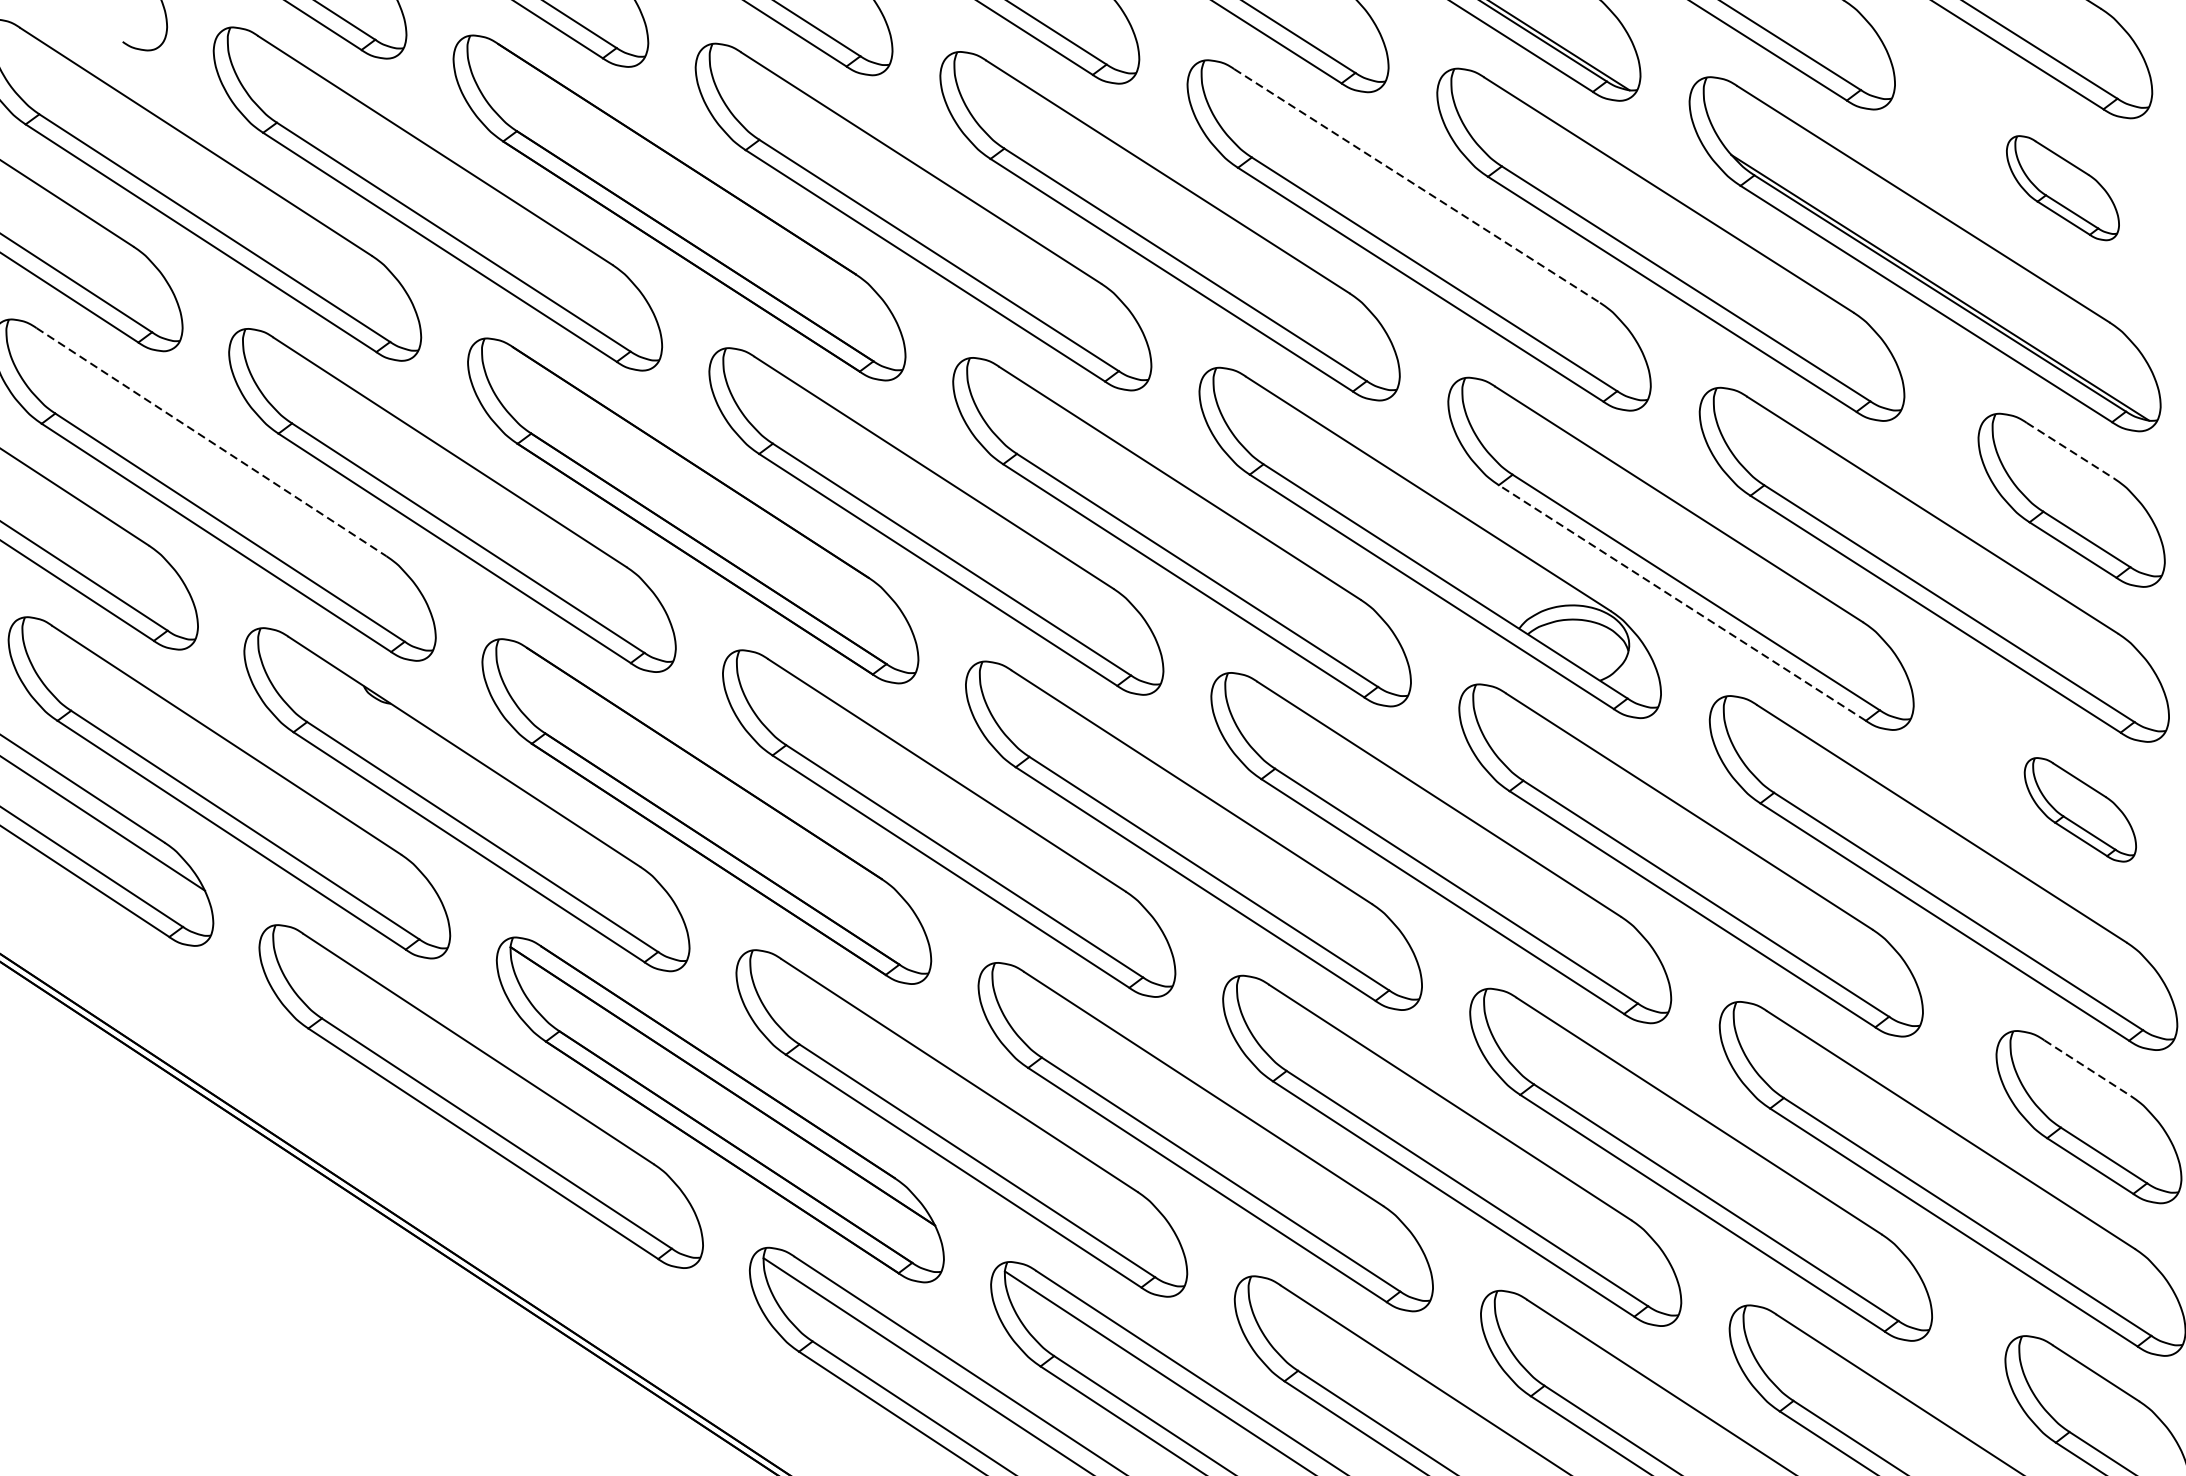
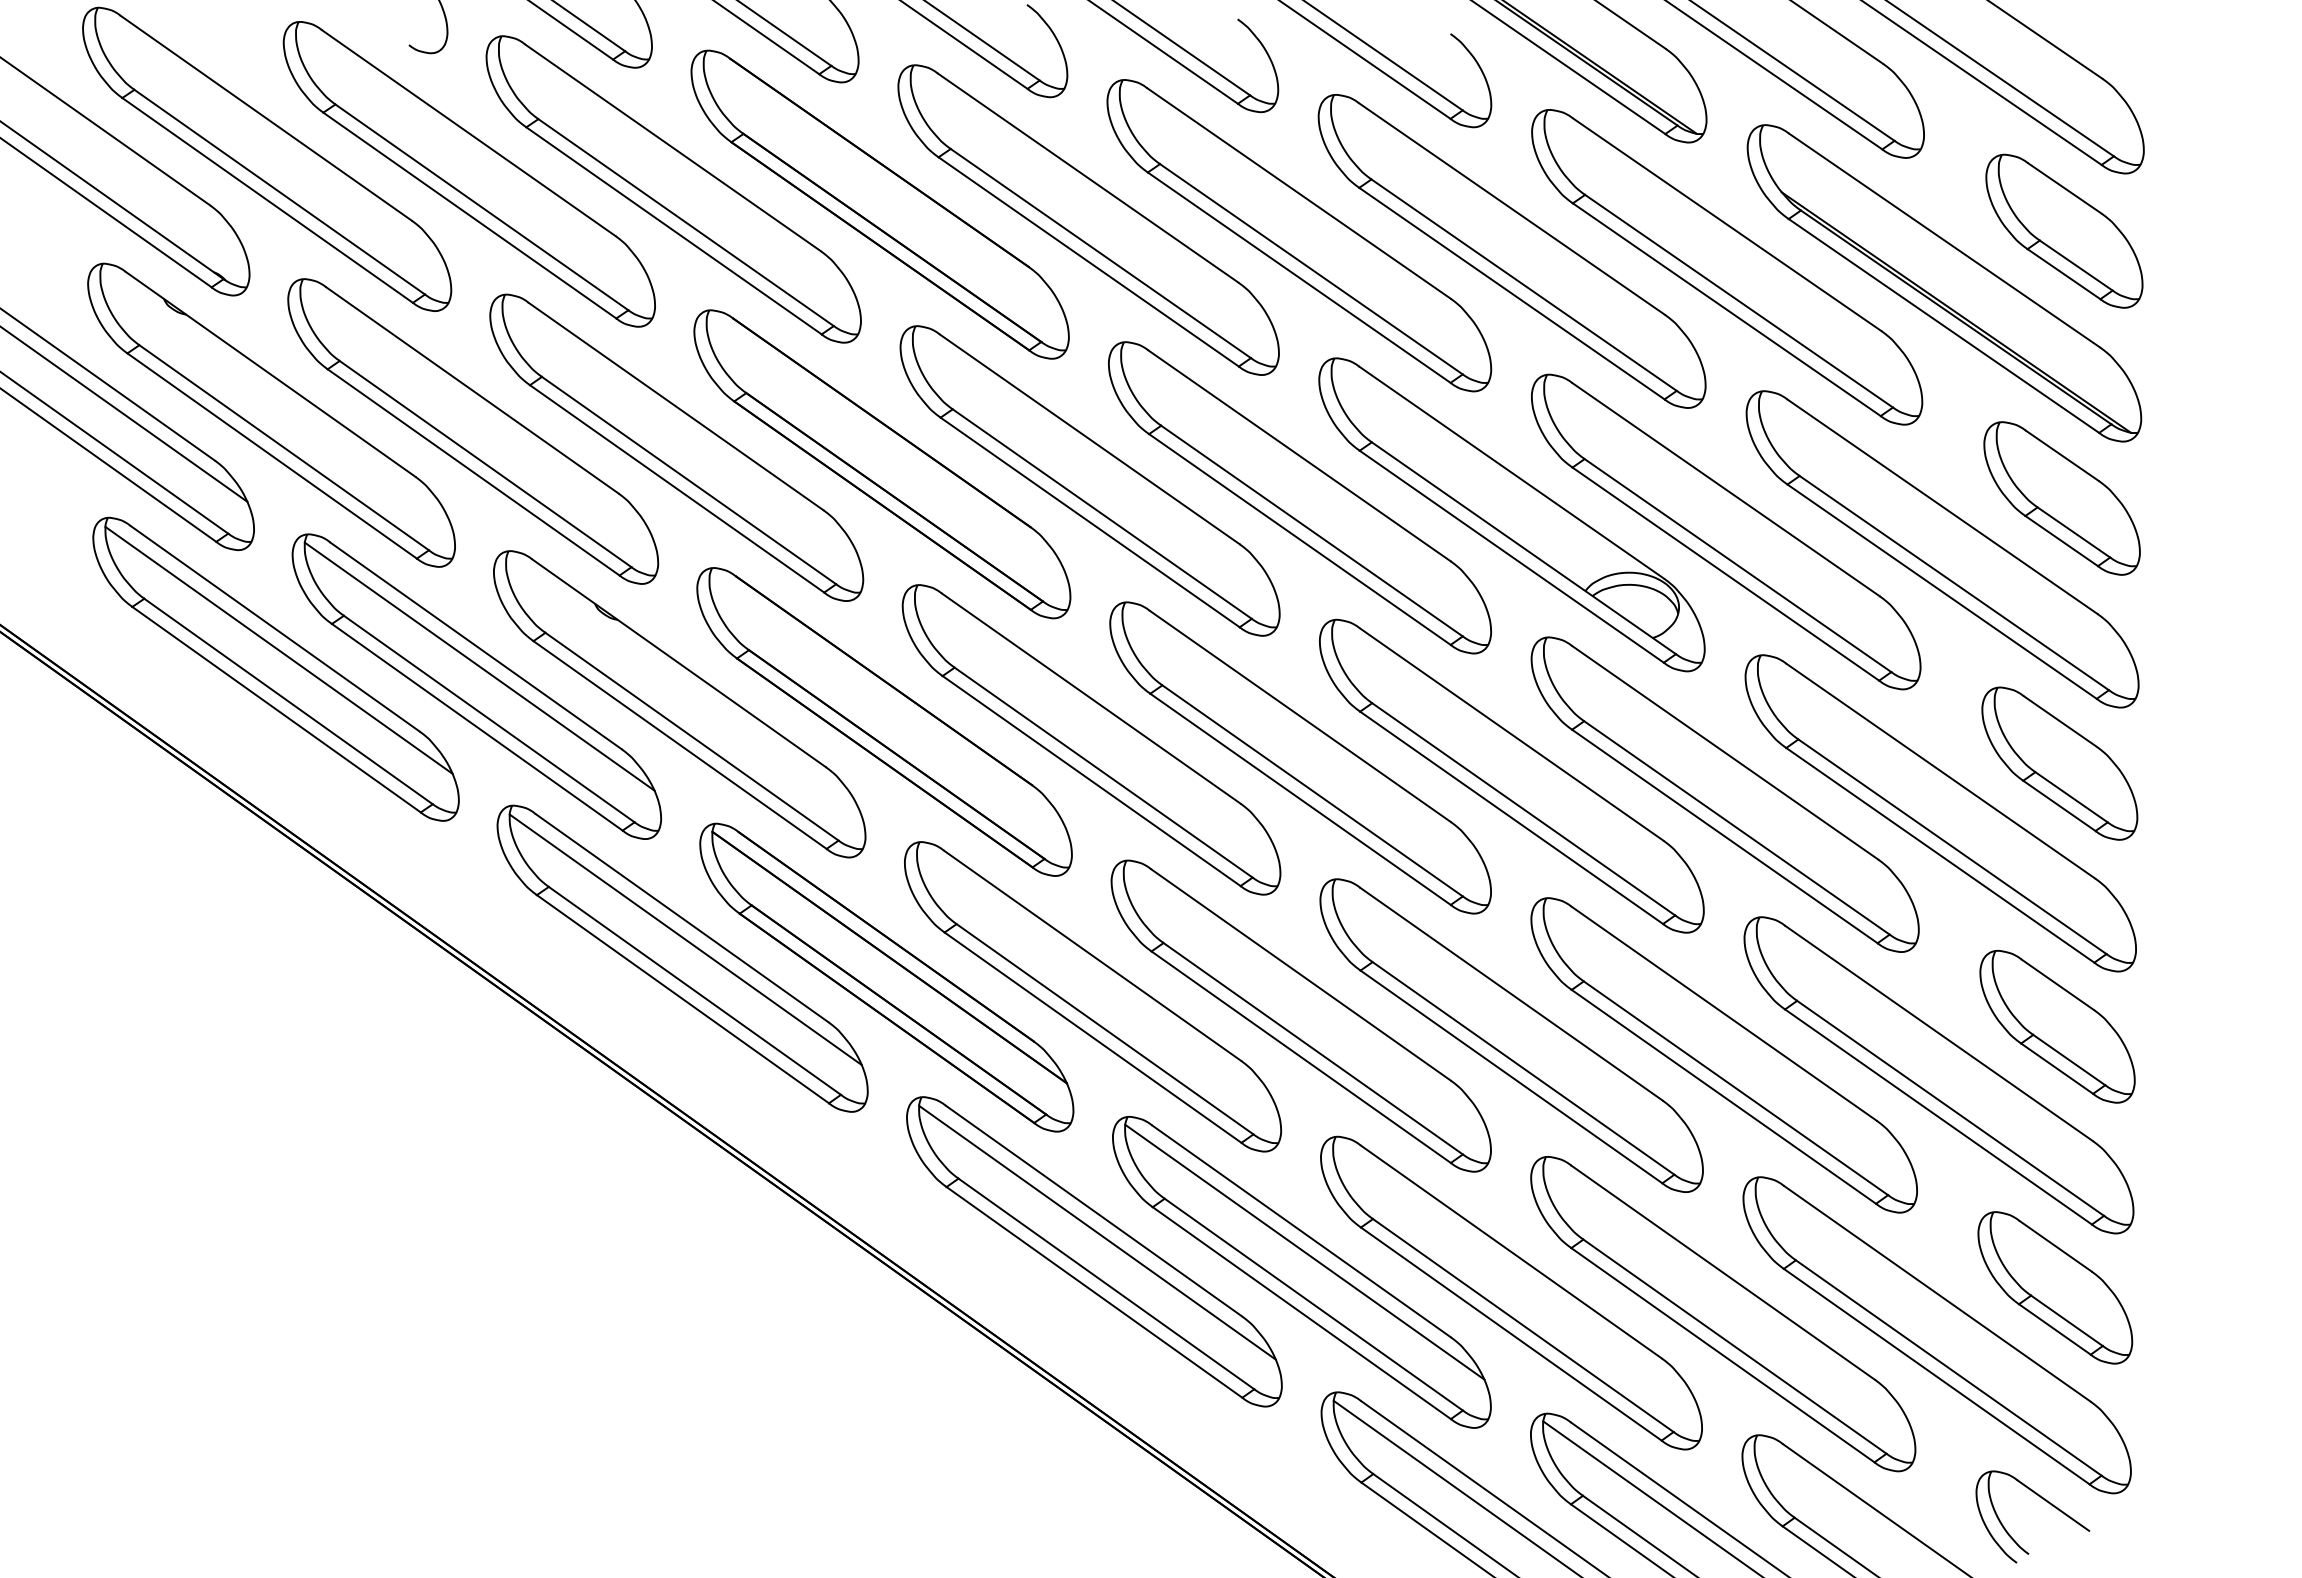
line: (1416, 186) -> (1511, 209), dashed -> solid
part: (2062, 187) -> (2064, 230), size x1.67
line: (211, 442) -> (472, 390), dashed -> solid
line: (2070, 451) -> (2062, 456), dashed -> solid
line: (1682, 603) -> (1725, 574), dashed -> solid
line: (231, 764) -> (479, 666), added
part: (2079, 809) -> (2059, 763), size x1.67
line: (2087, 1067) -> (2057, 984), dashed -> solid
line: (483, 1073) -> (685, 939), added

